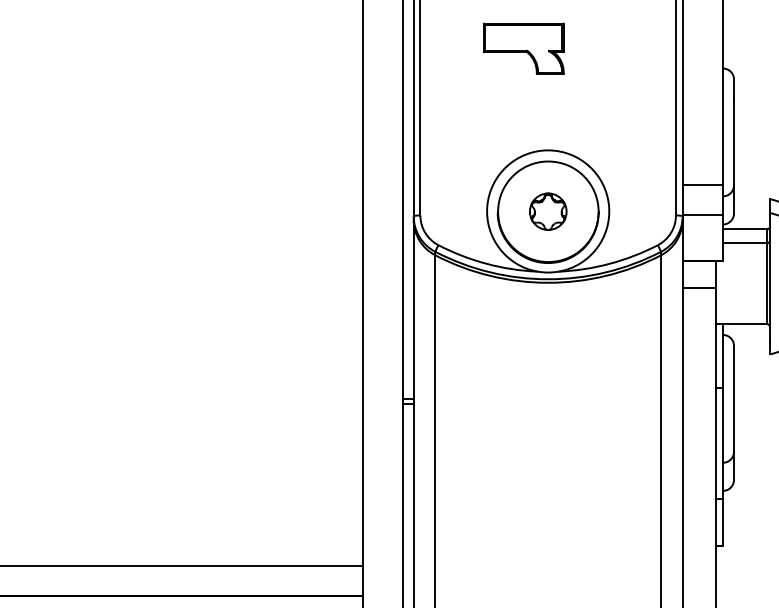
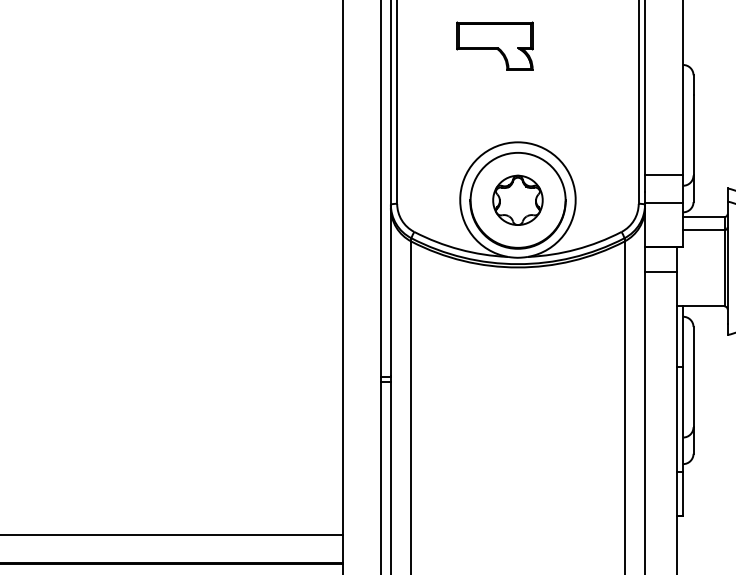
part: (548, 211) -> (518, 200), size x1.43

